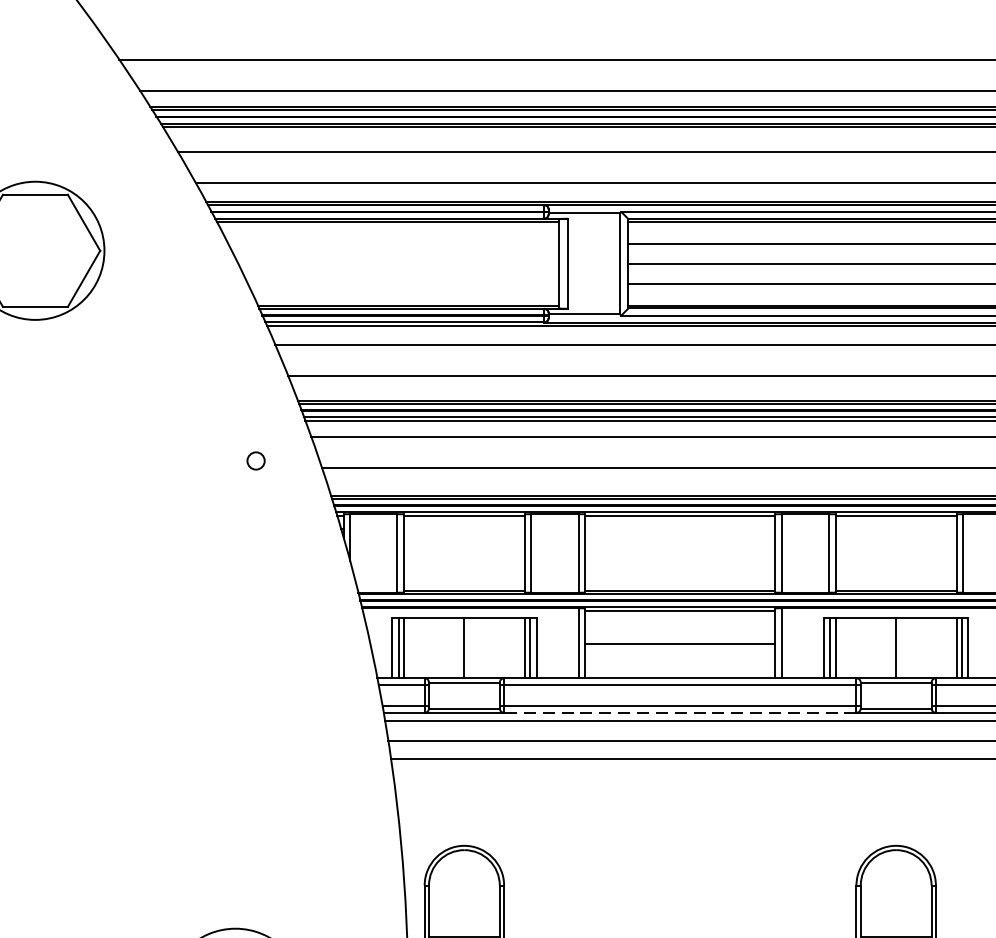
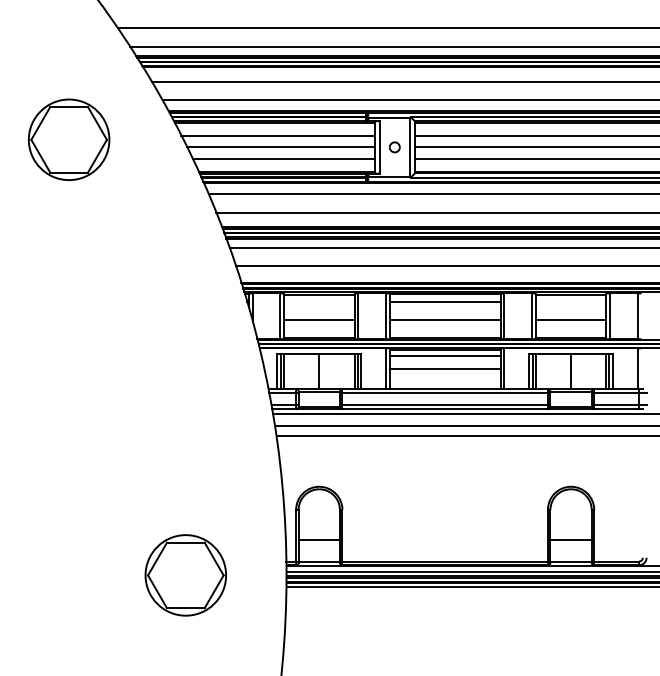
line: (392, 243) -> (277, 135), added
line: (397, 263) -> (280, 147), added
line: (403, 282) -> (283, 158), added
part: (255, 461) -> (394, 147), moved
line: (679, 528) -> (444, 301), added
line: (464, 558) -> (319, 319), added
line: (679, 558) -> (444, 319), added
line: (895, 558) -> (570, 319), added
line: (679, 620) -> (444, 355), added
line: (680, 713) -> (445, 409), dashed -> solid

